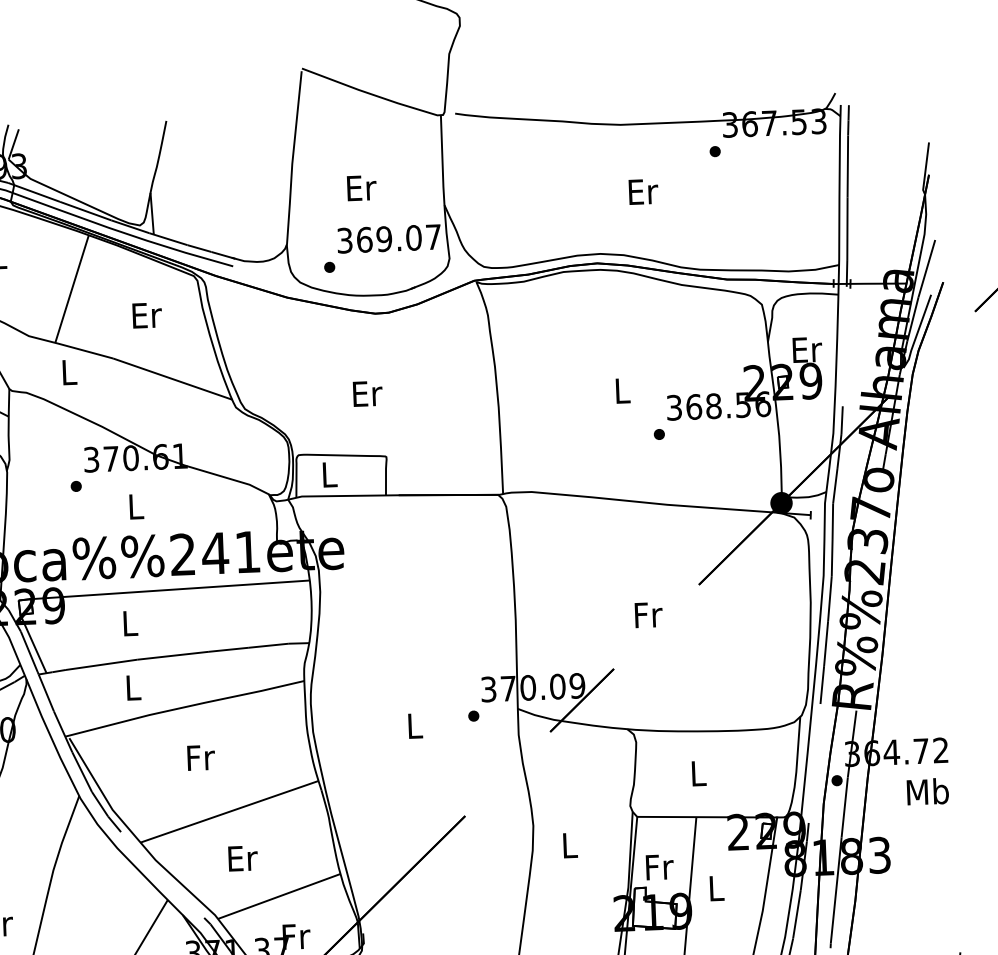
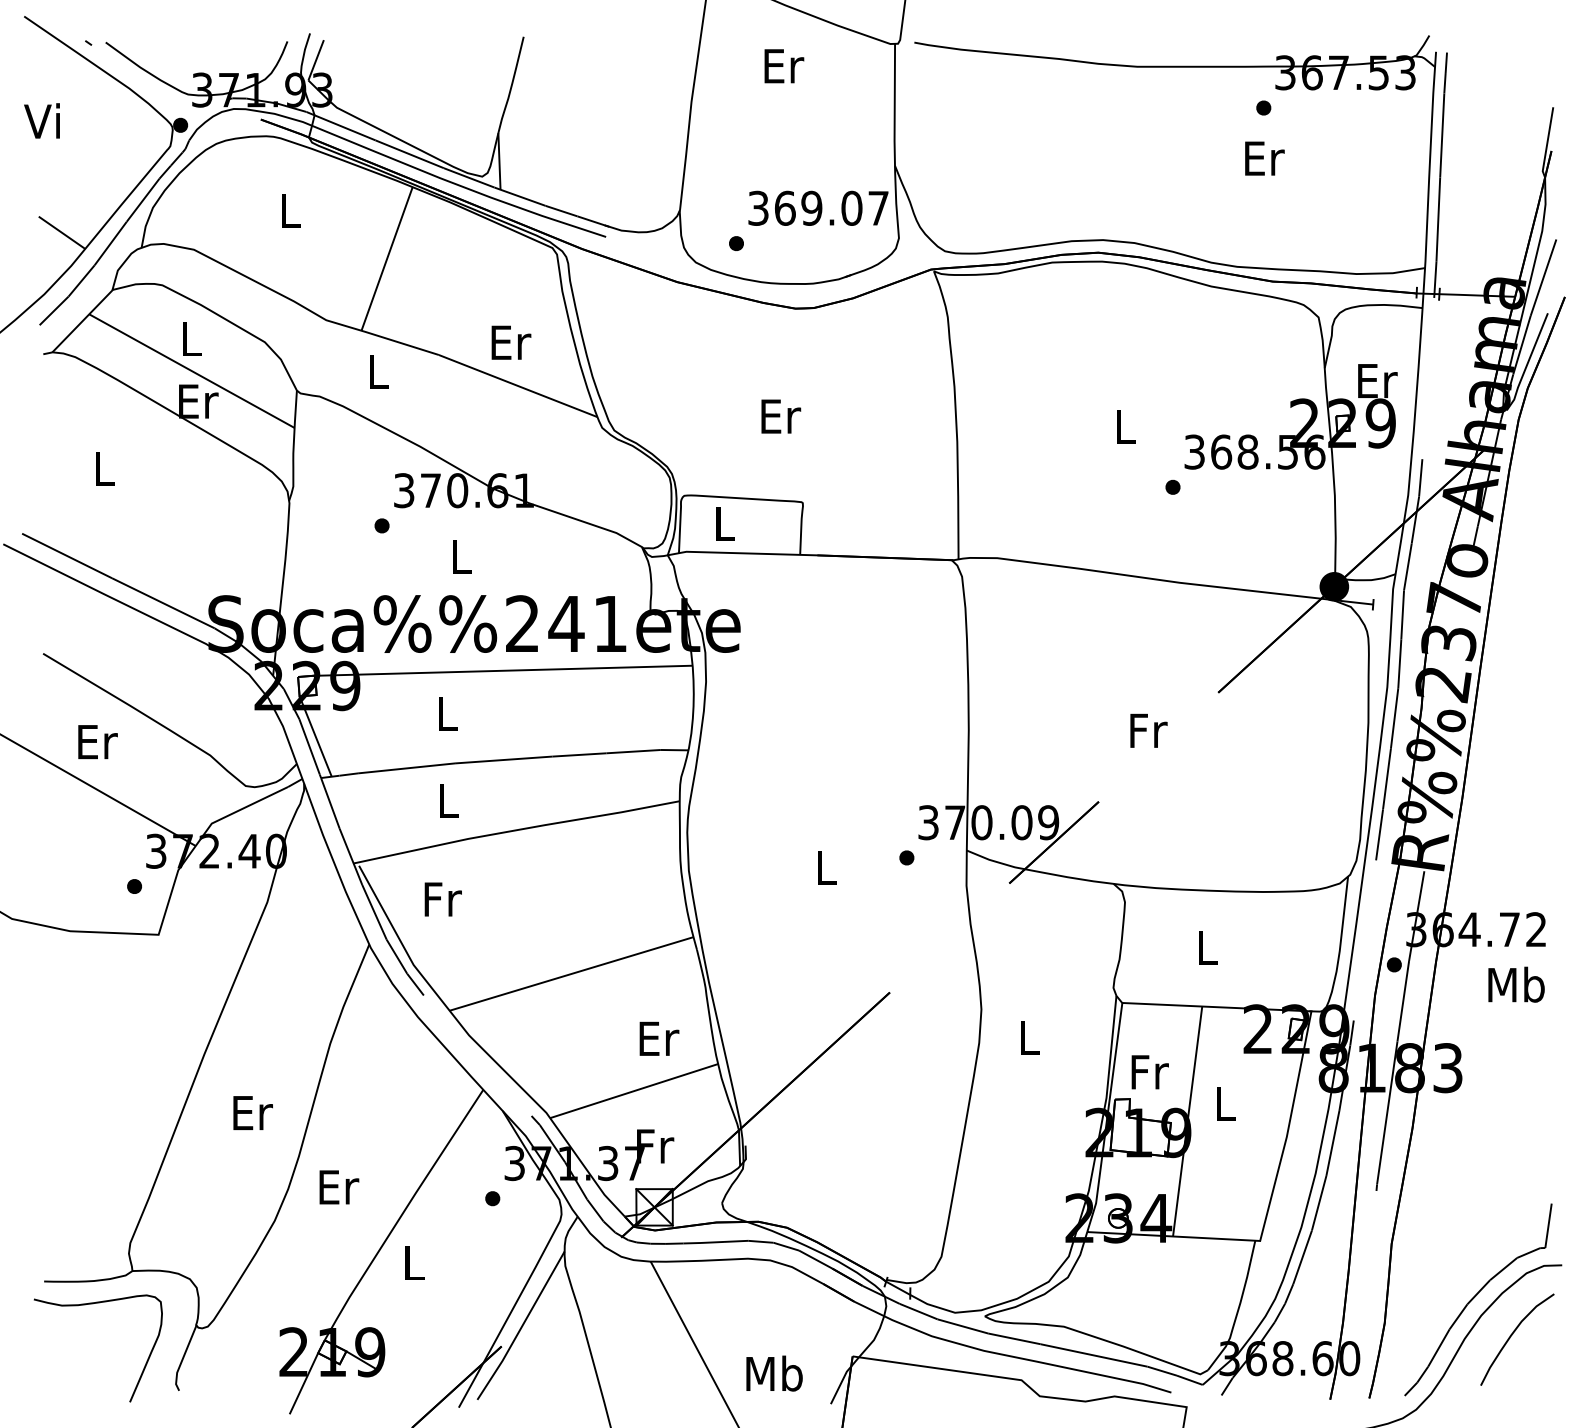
text: (362, 188) -> (784, 66), moved
text: (643, 191) -> (1264, 158), moved
text: (147, 315) -> (511, 342), moved
text: (200, 757) -> (442, 899), moved
text: (243, 858) -> (659, 1038), moved

